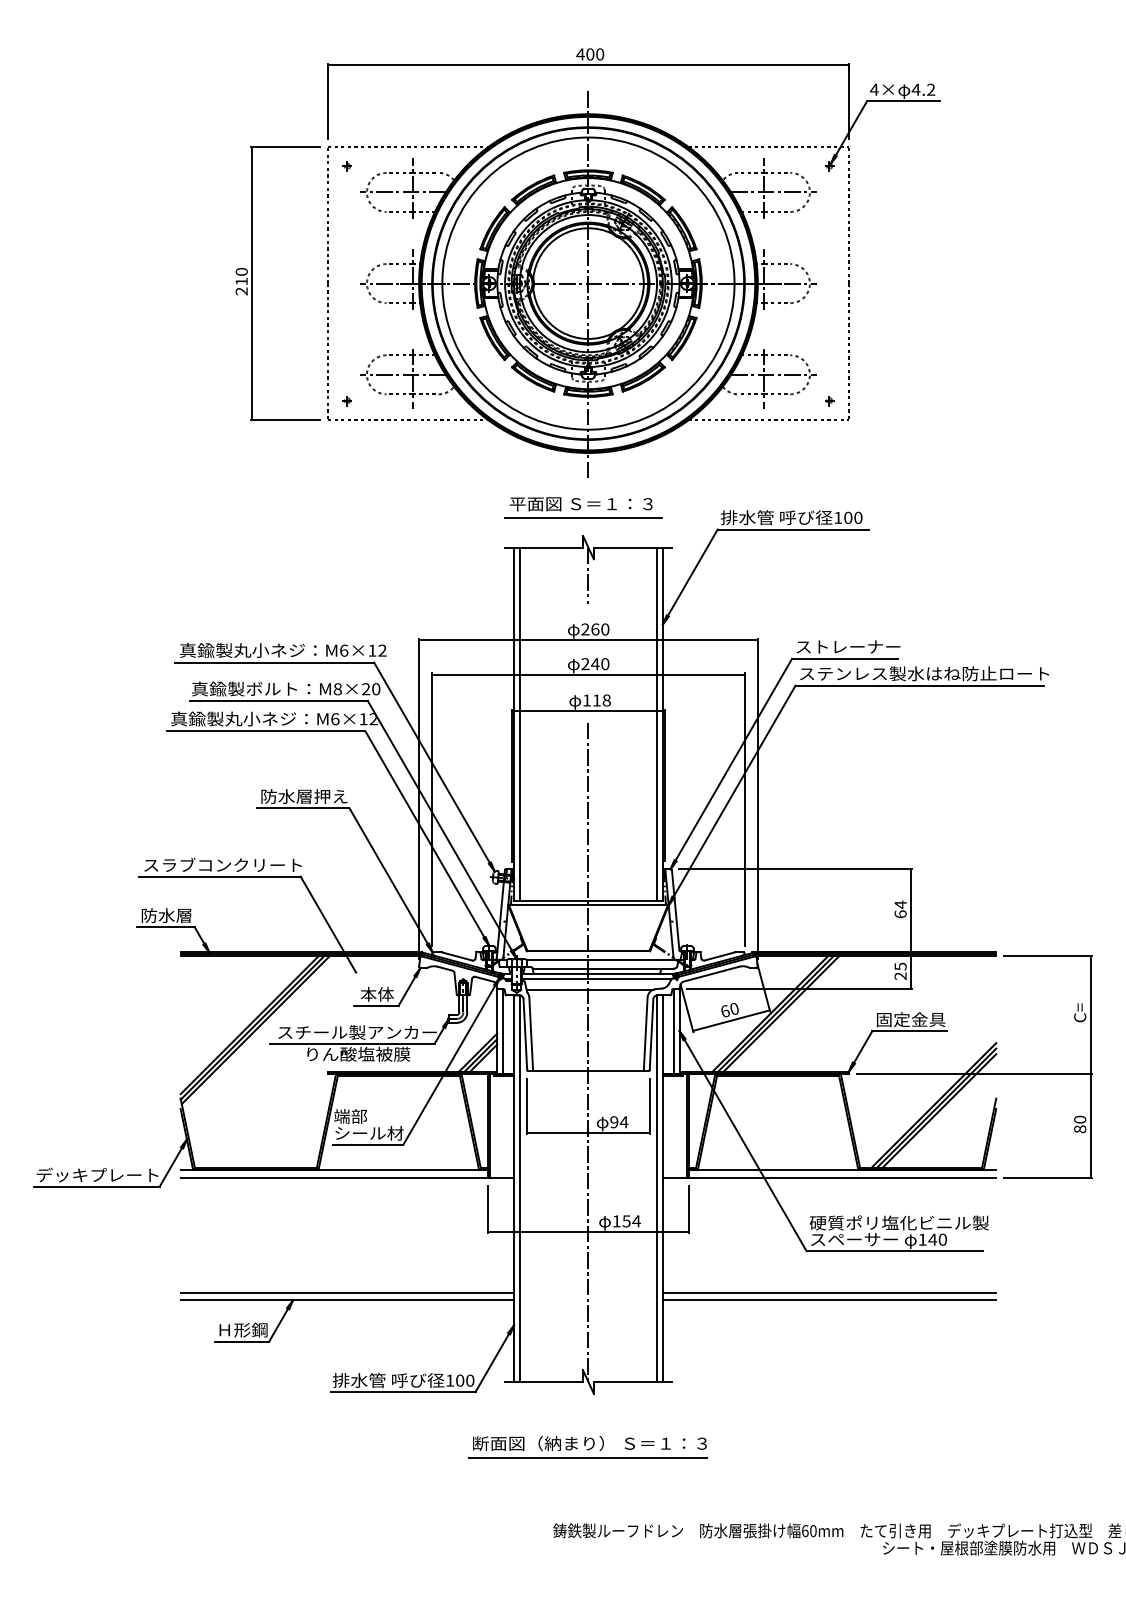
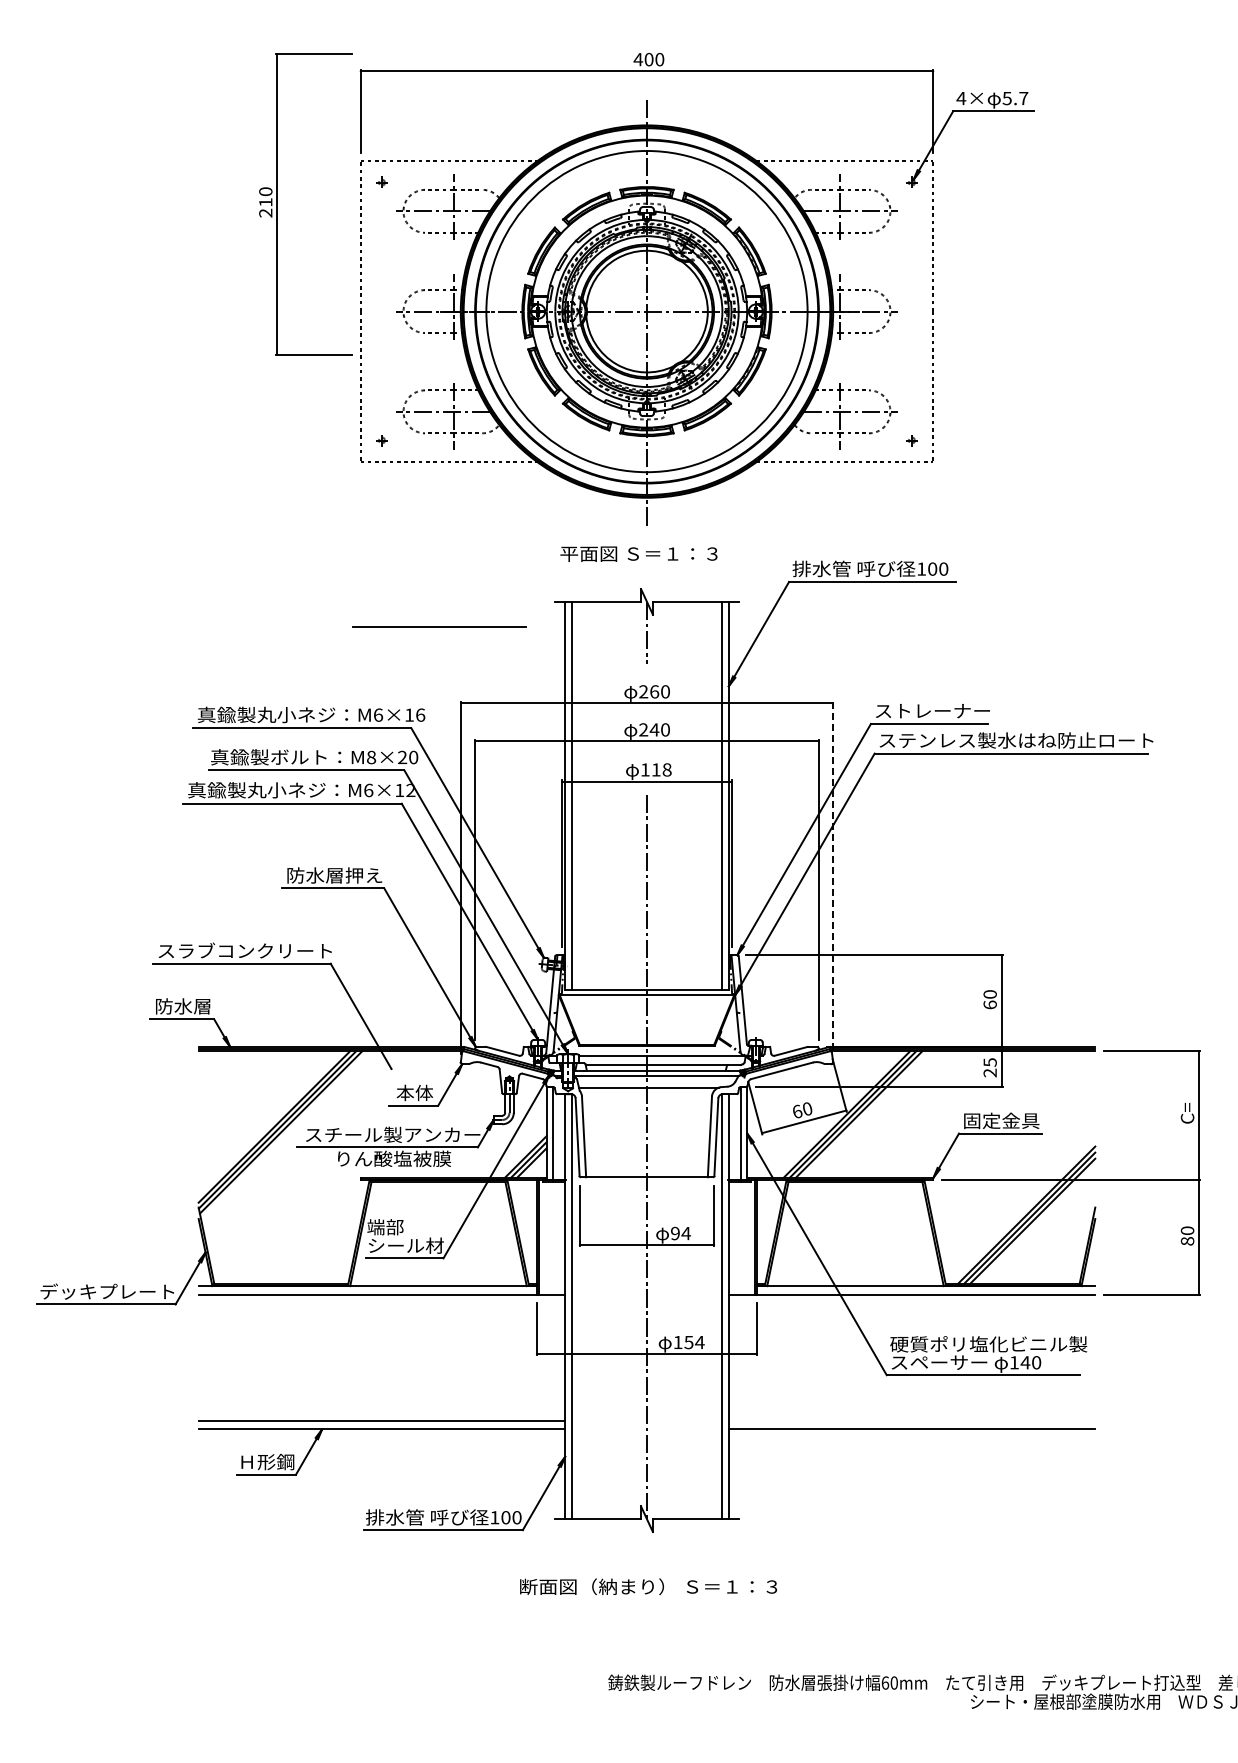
text: (923, 89) -> (1015, 98), 4.2 -> 5.7
part: (252, 283) -> (277, 204), moved
line: (583, 518) -> (439, 626), moved
text: (382, 650) -> (420, 714), M6×12 -> M6×16
line: (758, 799) -> (833, 878), solid -> dashed
text: (900, 904) -> (989, 994), 64 -> 60
line: (829, 1292) -> (911, 1420), removed
line: (588, 1457) -> (646, 1602), removed

